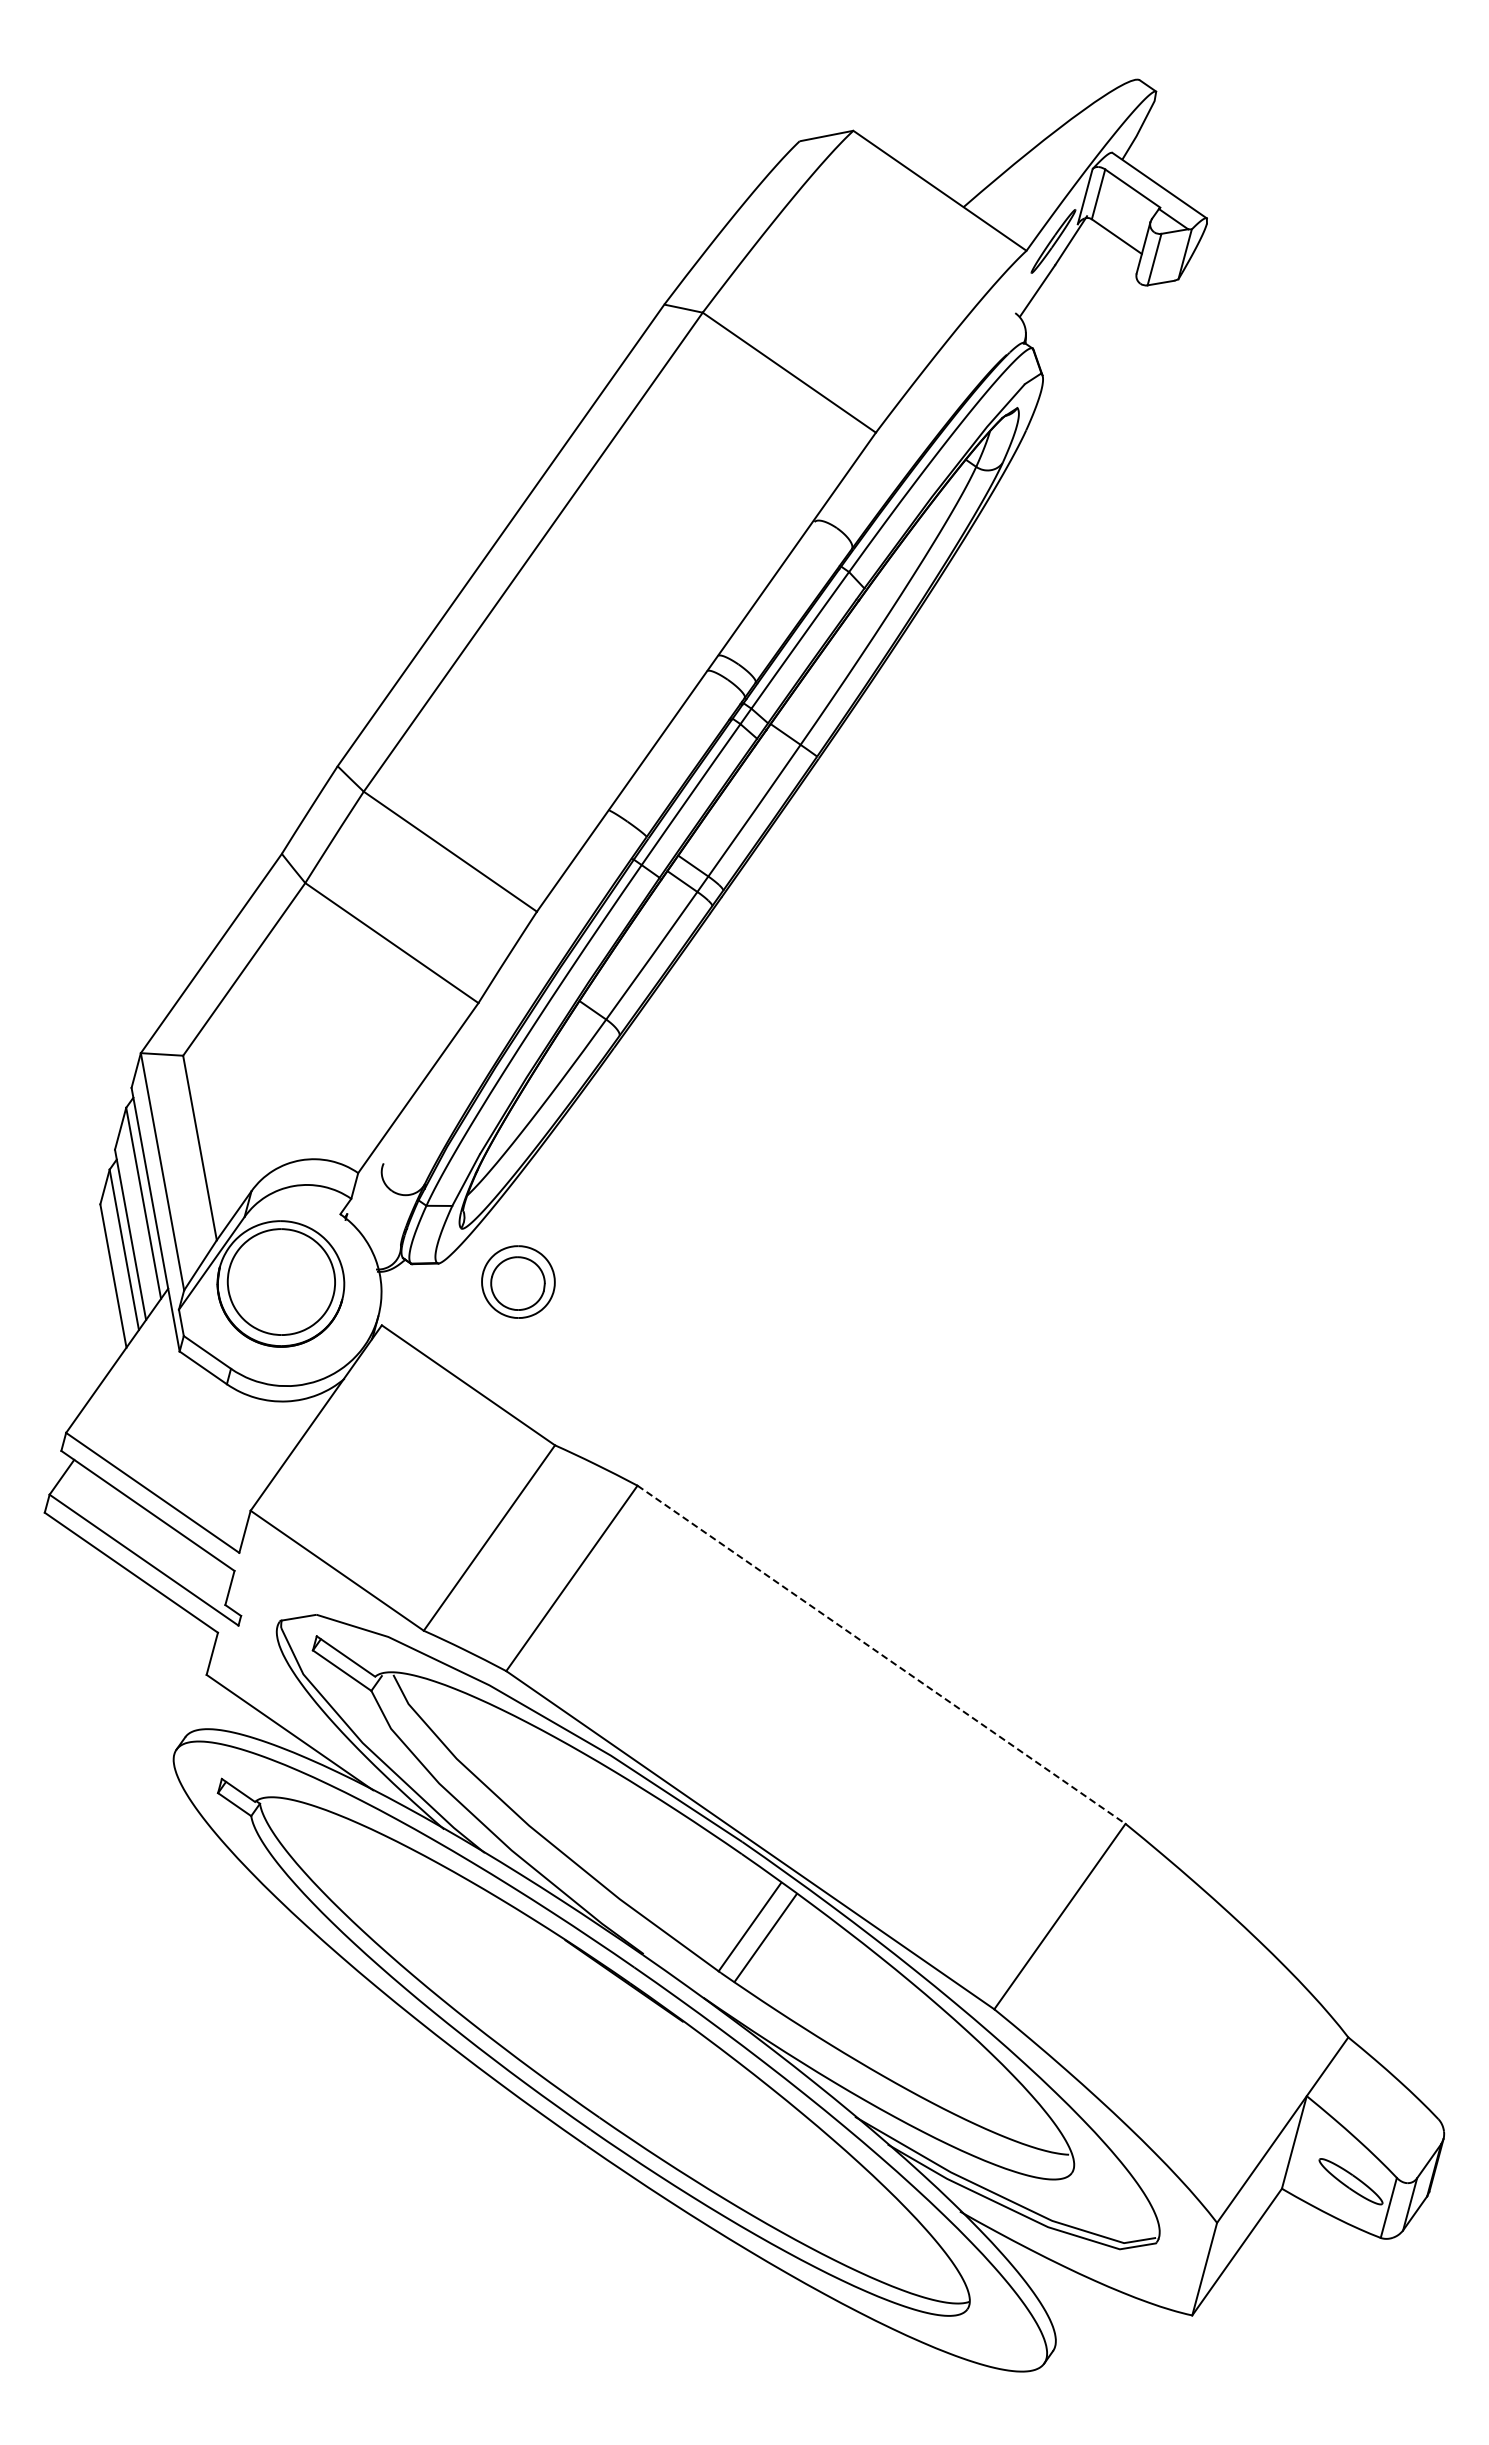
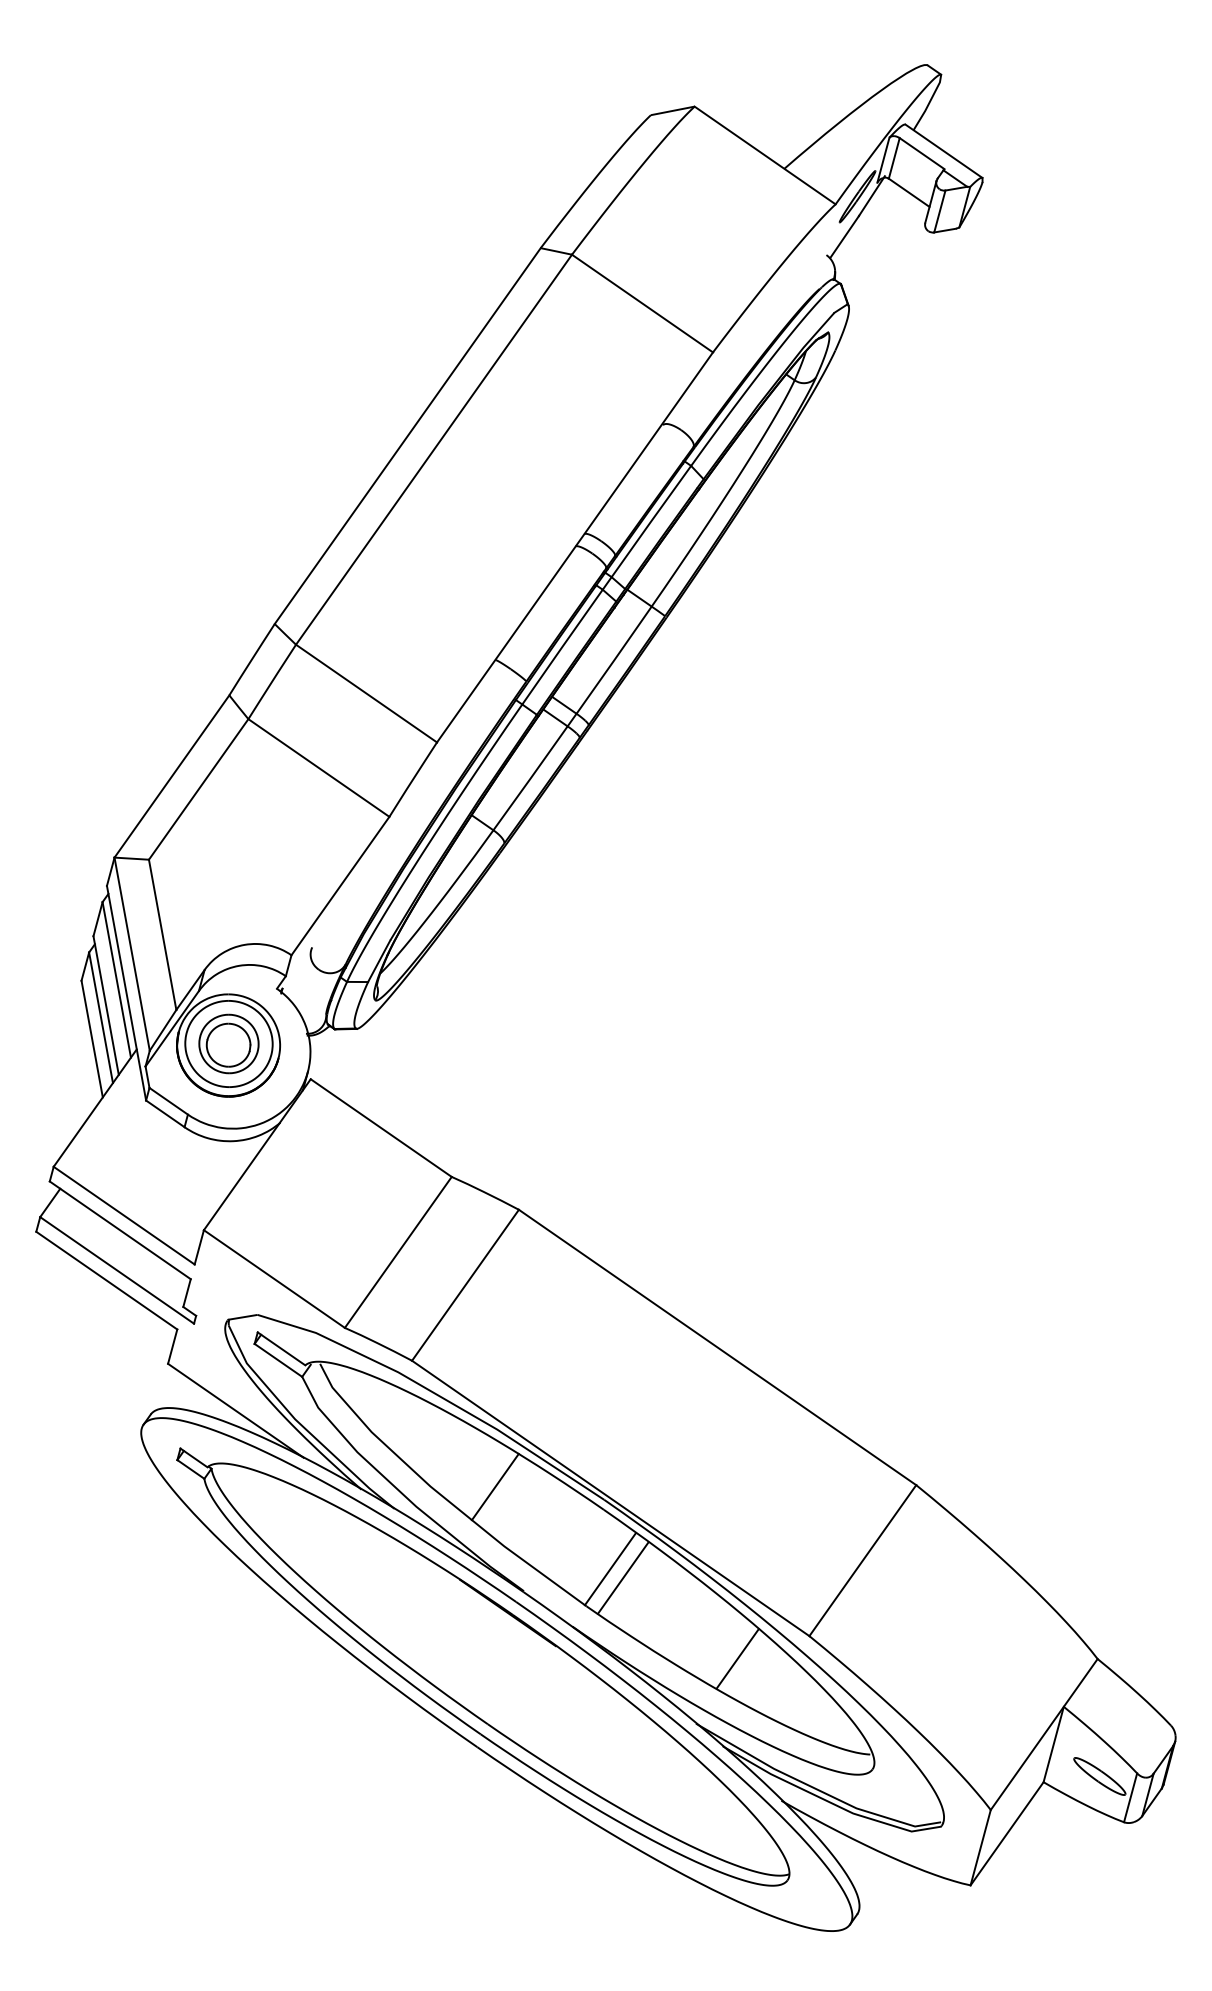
part: (518, 1281) -> (229, 1043), moved
line: (881, 1654) -> (717, 1347), dashed -> solid
line: (608, 1825) -> (495, 1486), added
line: (906, 2036) -> (737, 1658), added

